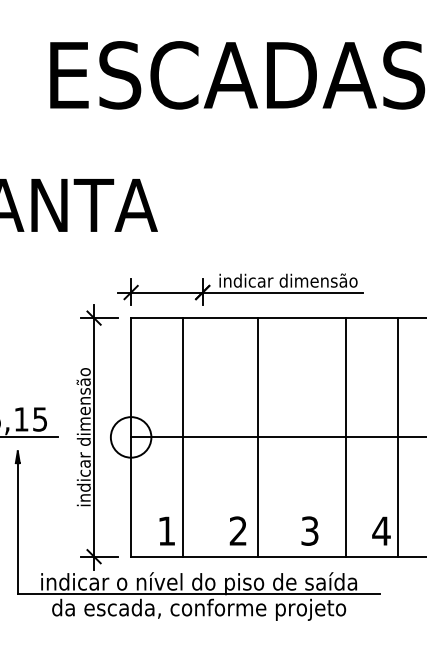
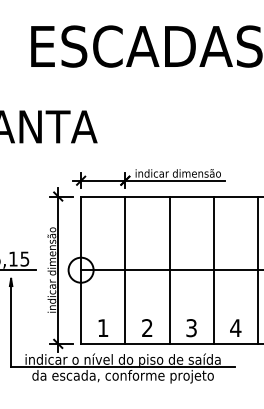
line: (183, 436) -> (125, 269), moved
line: (258, 436) -> (169, 269), moved
line: (397, 436) -> (257, 269), moved

